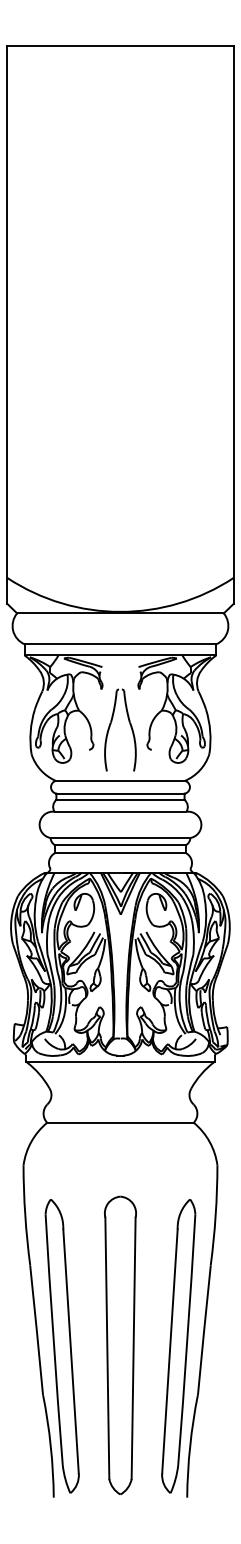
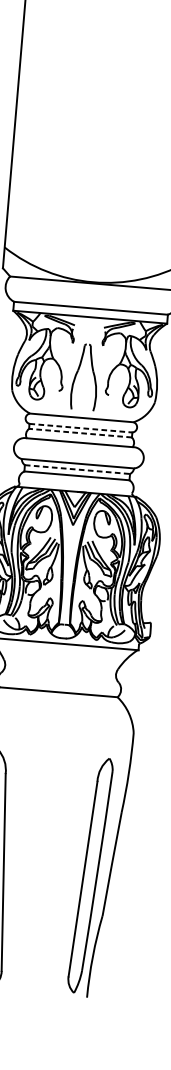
line: (120, 793) -> (80, 428), solid -> dashed
line: (119, 799) -> (79, 432), solid -> dashed
line: (120, 845) -> (77, 469), solid -> dashed
part: (120, 1344) -> (43, 870), removed

